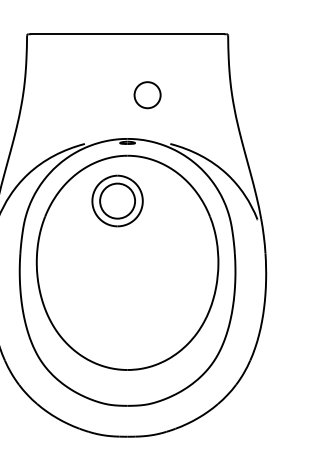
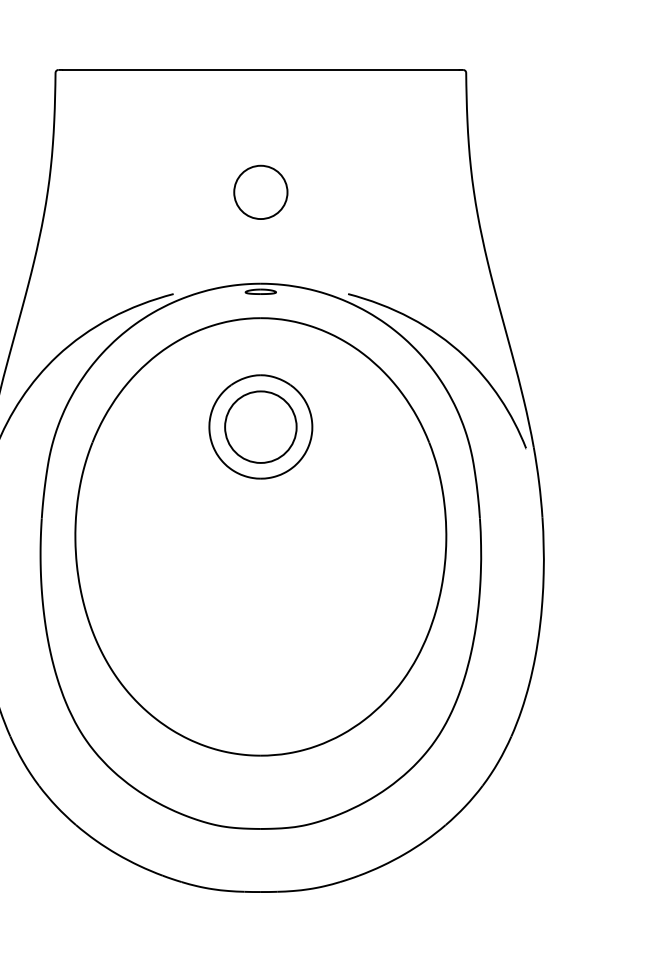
circle: (147, 95) -> (260, 193), moved
part: (117, 200) -> (260, 425), moved

